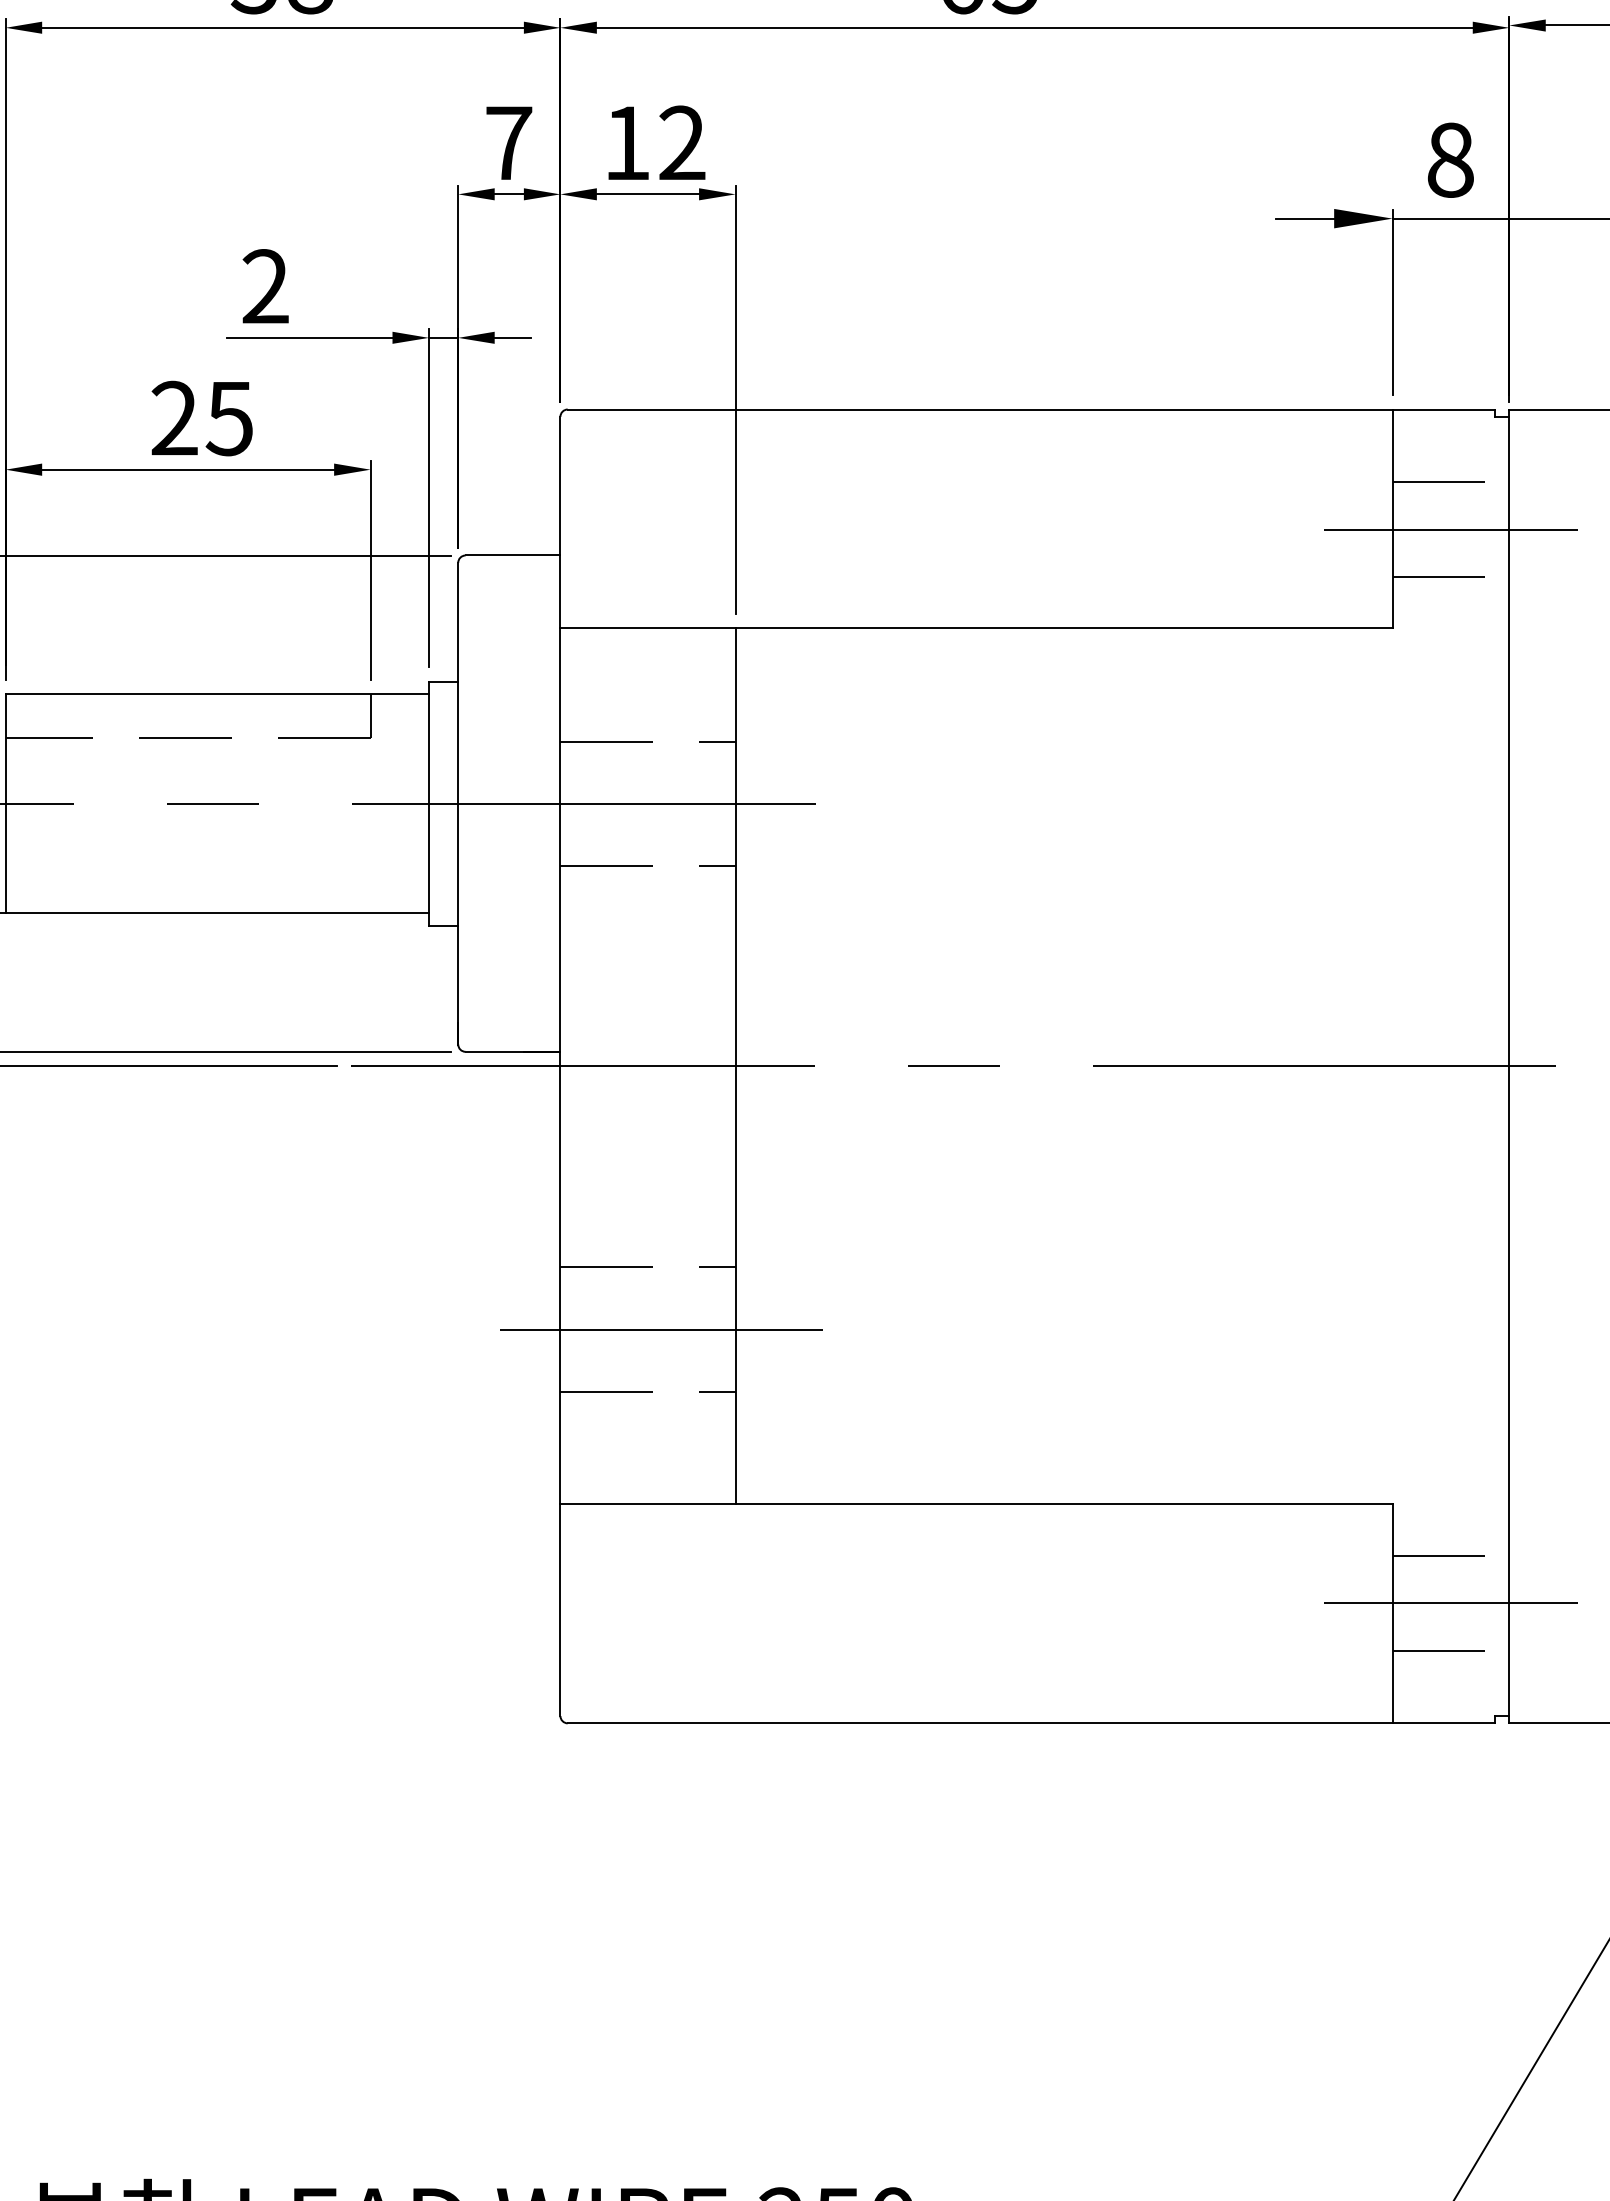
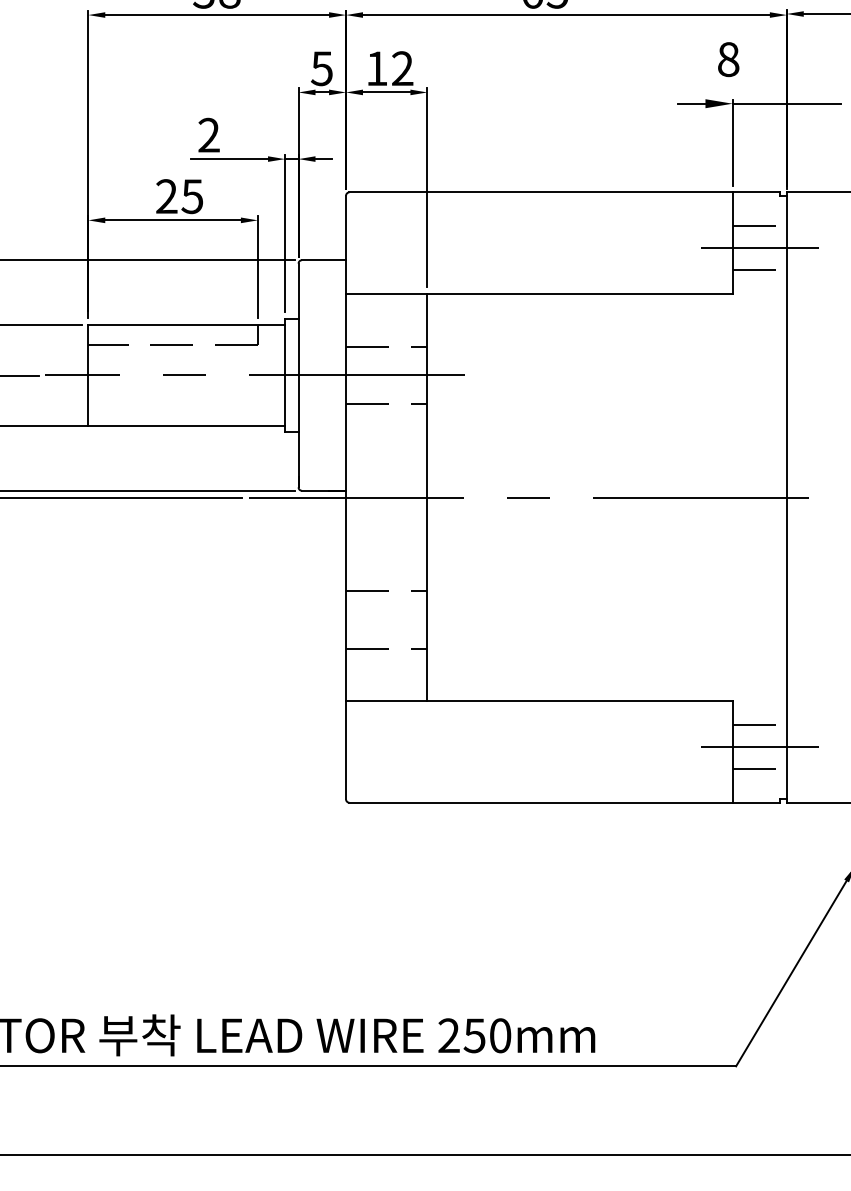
text: (507, 142) -> (321, 68), 7 -> 5
text: (1450, 160) -> (728, 59), moved
line: (660, 1328) -> (392, 619), removed

